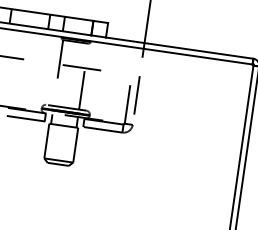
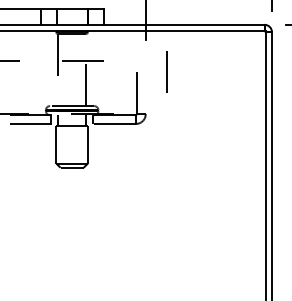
line: (136, 94) -> (166, 71), moved

